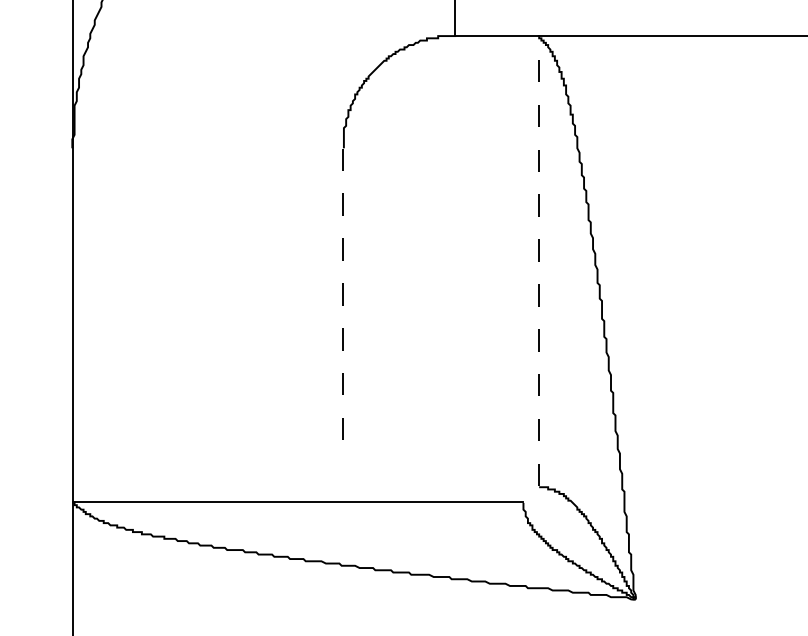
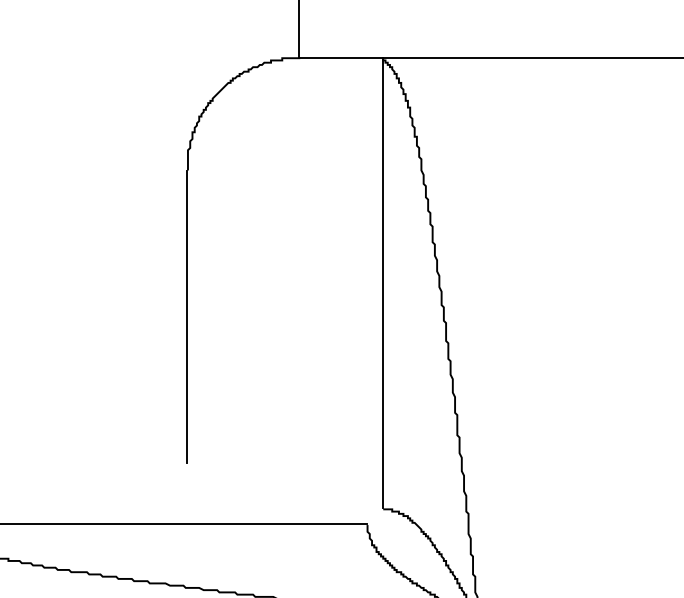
line: (538, 260) -> (382, 282), dashed -> solid
line: (342, 295) -> (186, 317), dashed -> solid

